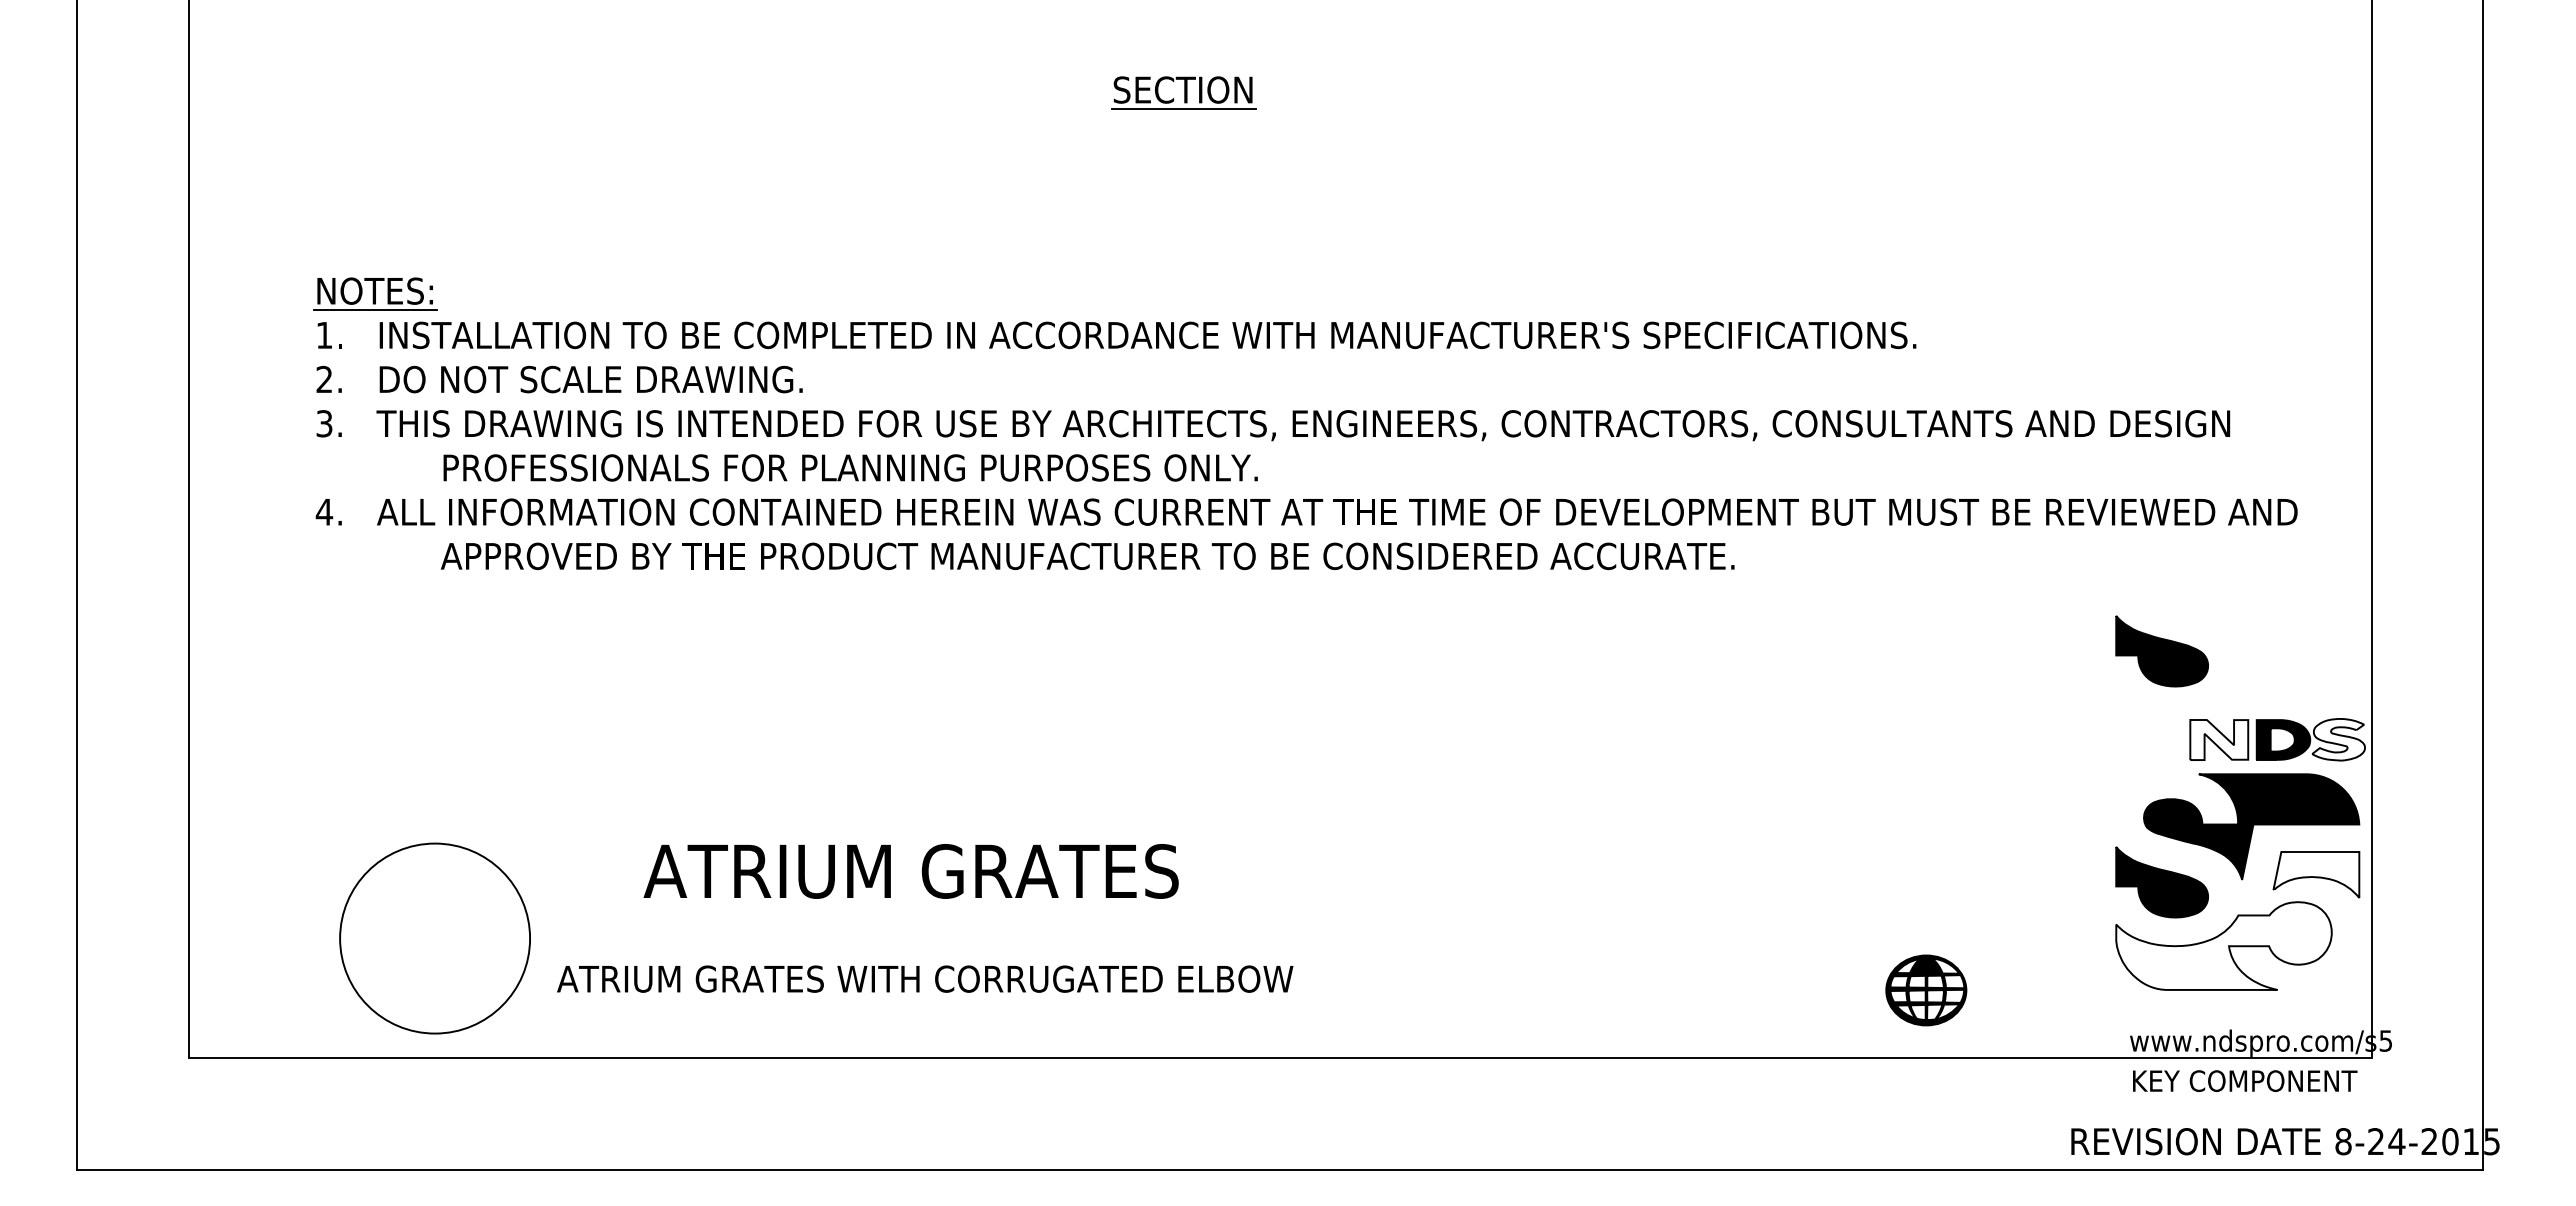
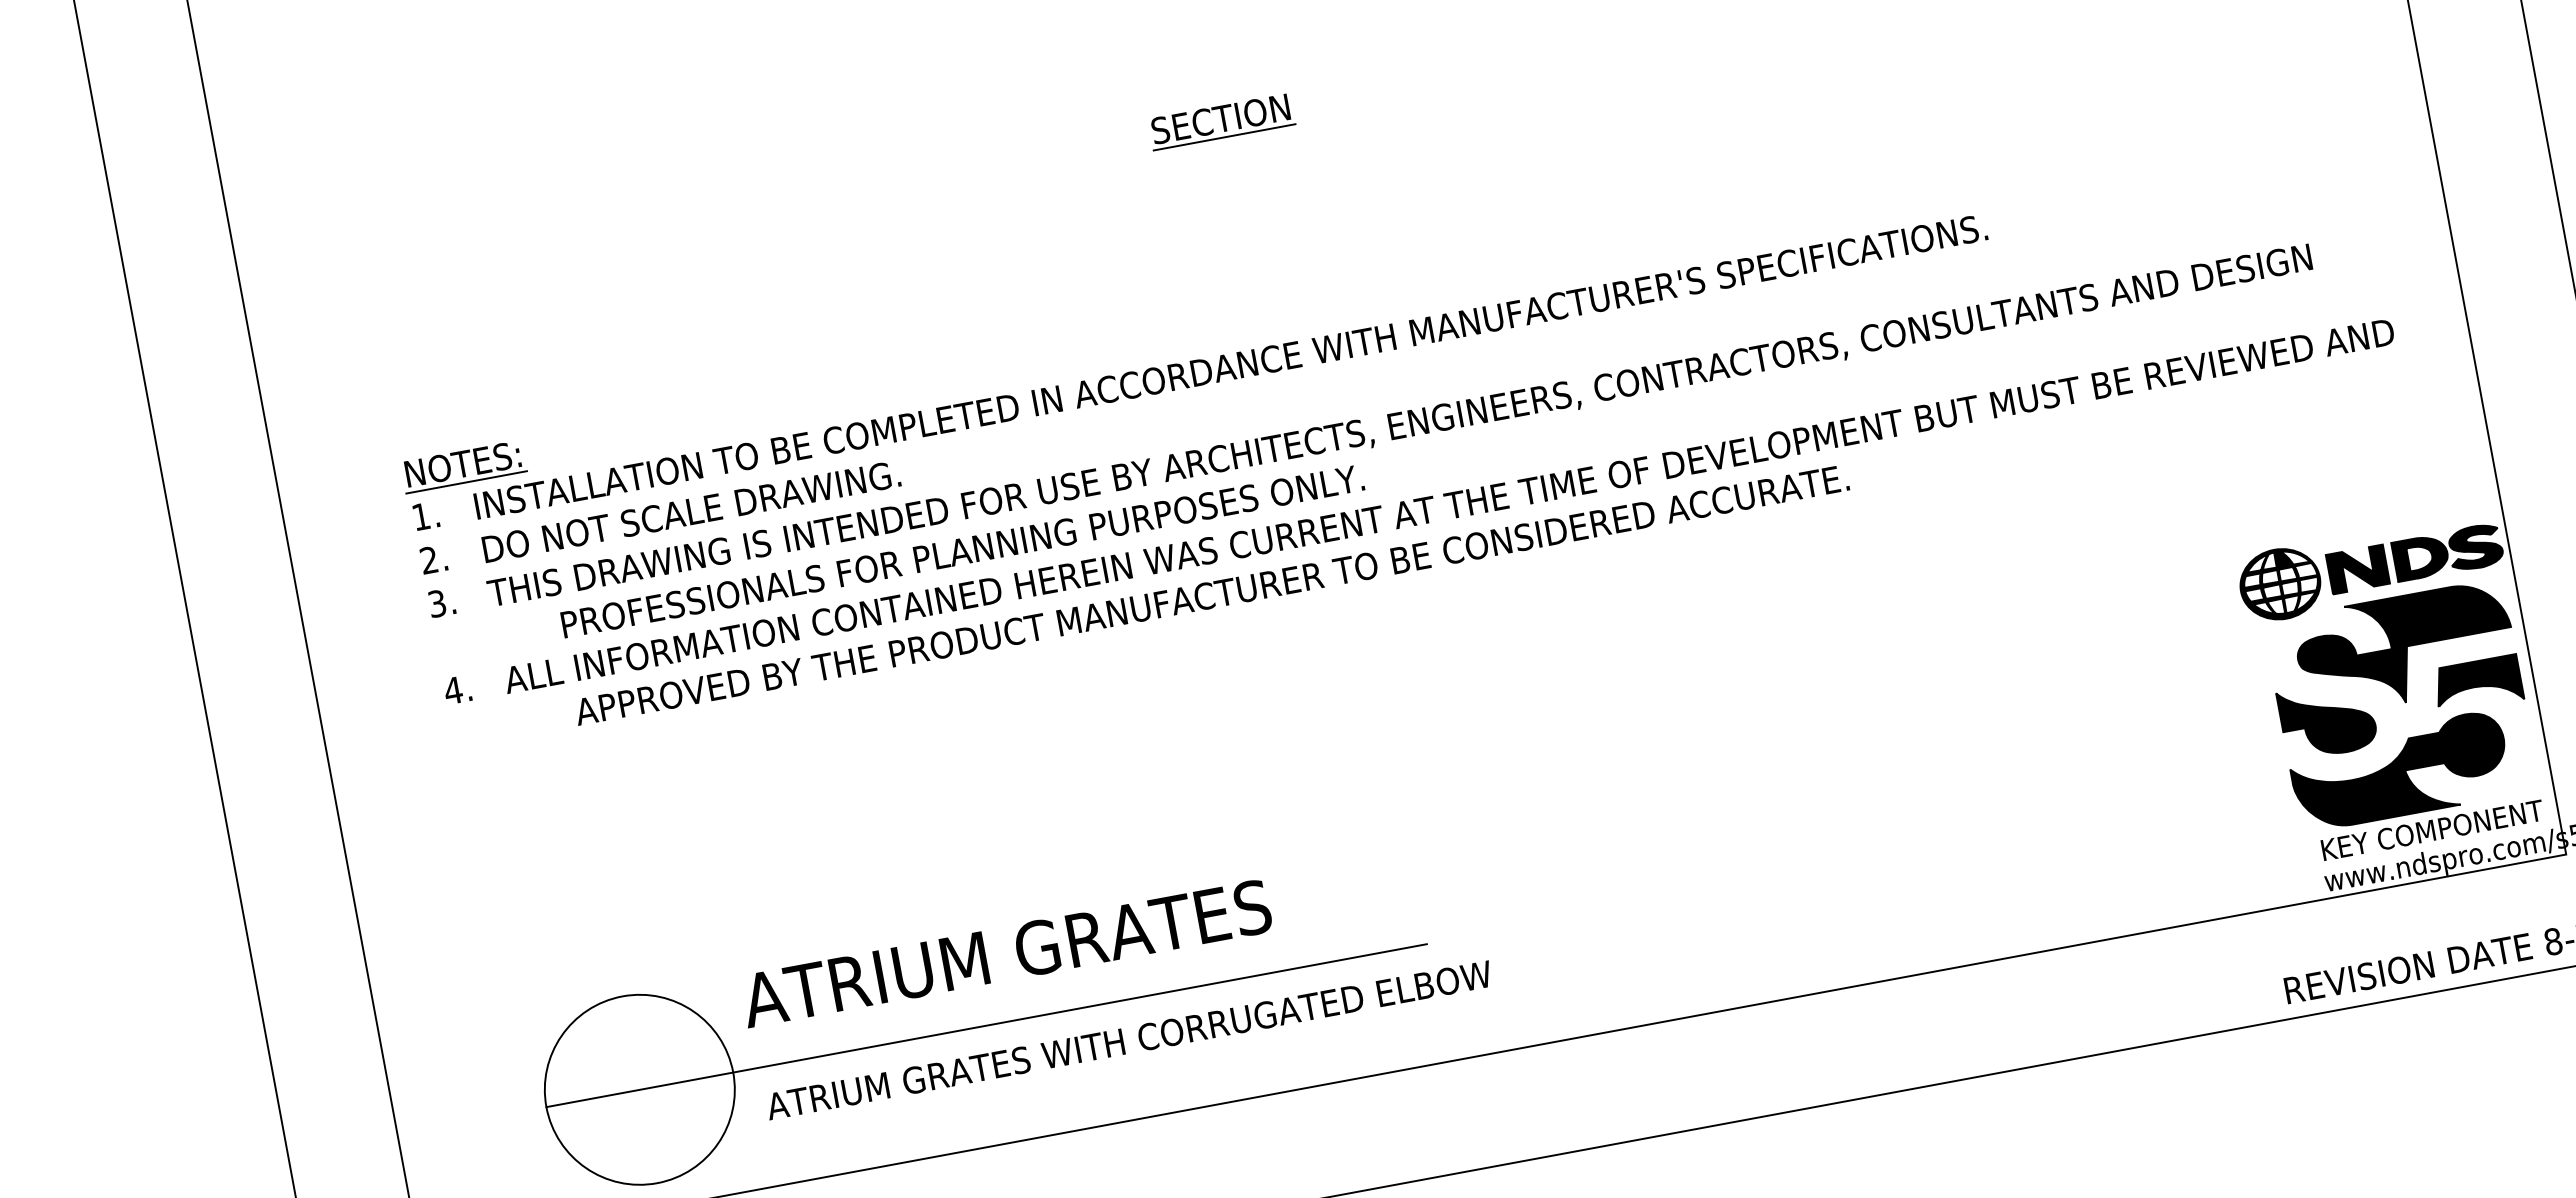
part: (2161, 651) -> (2285, 492), removed
fill: (2338, 739) -> (2475, 547), added
fill: (2219, 740) -> (2358, 569), added
text: (910, 871) -> (1005, 953), moved
fill: (2316, 874) -> (2478, 683), added
line: (787, 938) -> (986, 1025), added
fill: (2223, 945) -> (2399, 770), added
part: (1926, 990) -> (2280, 584), moved
text: (2245, 1080) -> (2432, 829), moved

